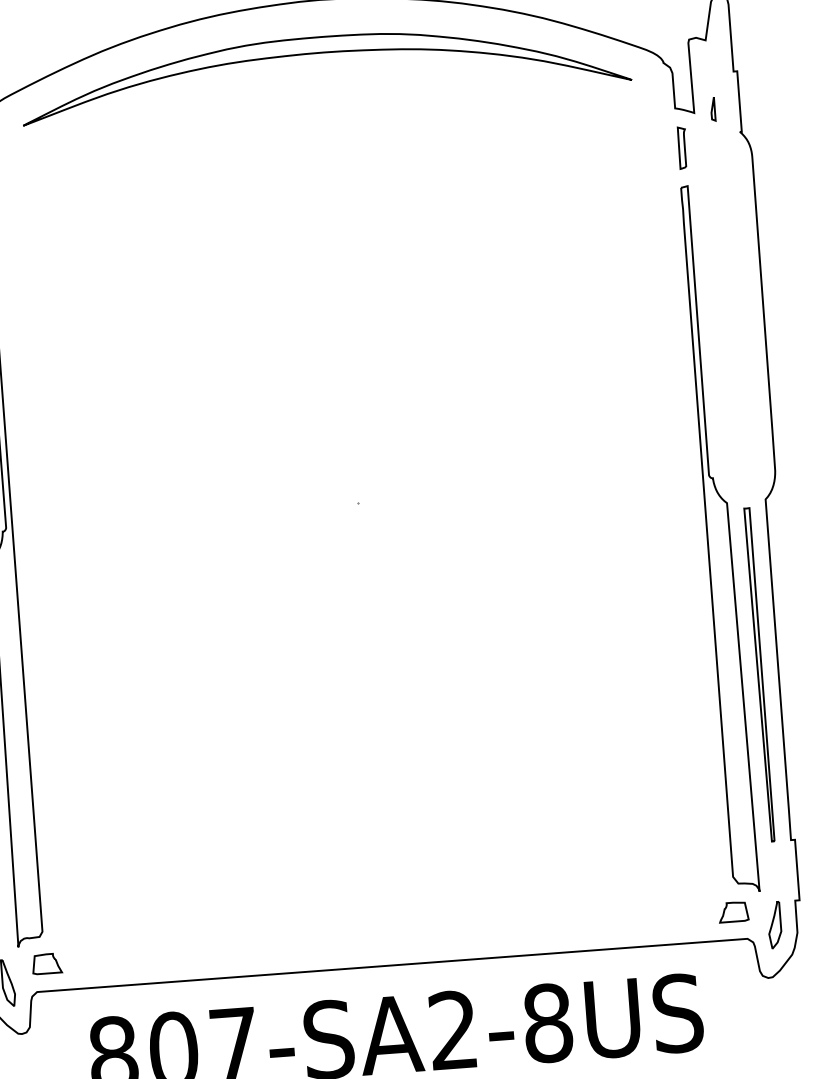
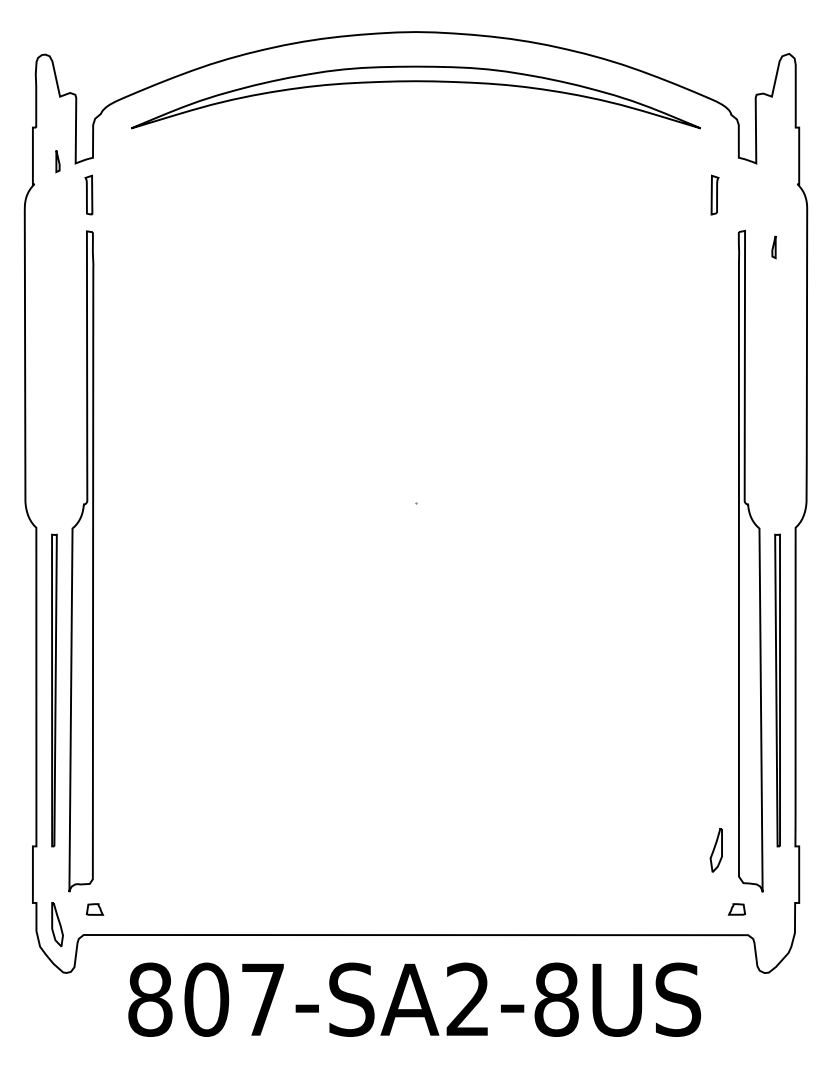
part: (712, 109) -> (773, 247), moved
part: (682, 147) -> (714, 194), moved
part: (733, 912) -> (736, 909), size x0.6
part: (773, 925) -> (715, 850), moved
part: (46, 963) -> (94, 909), size x0.6

